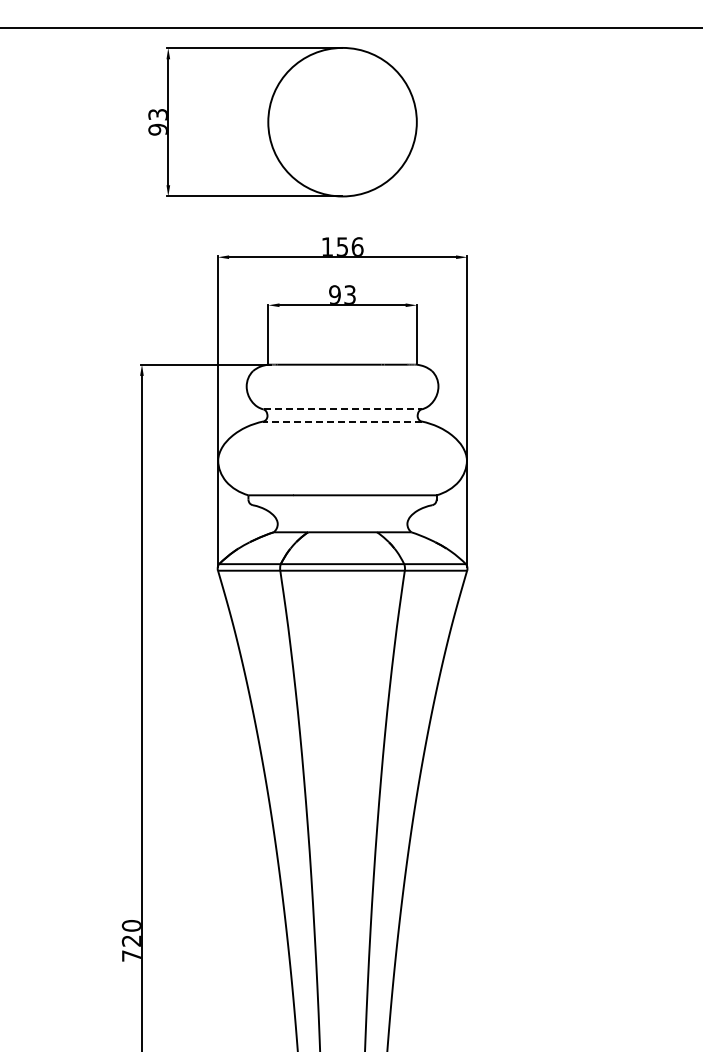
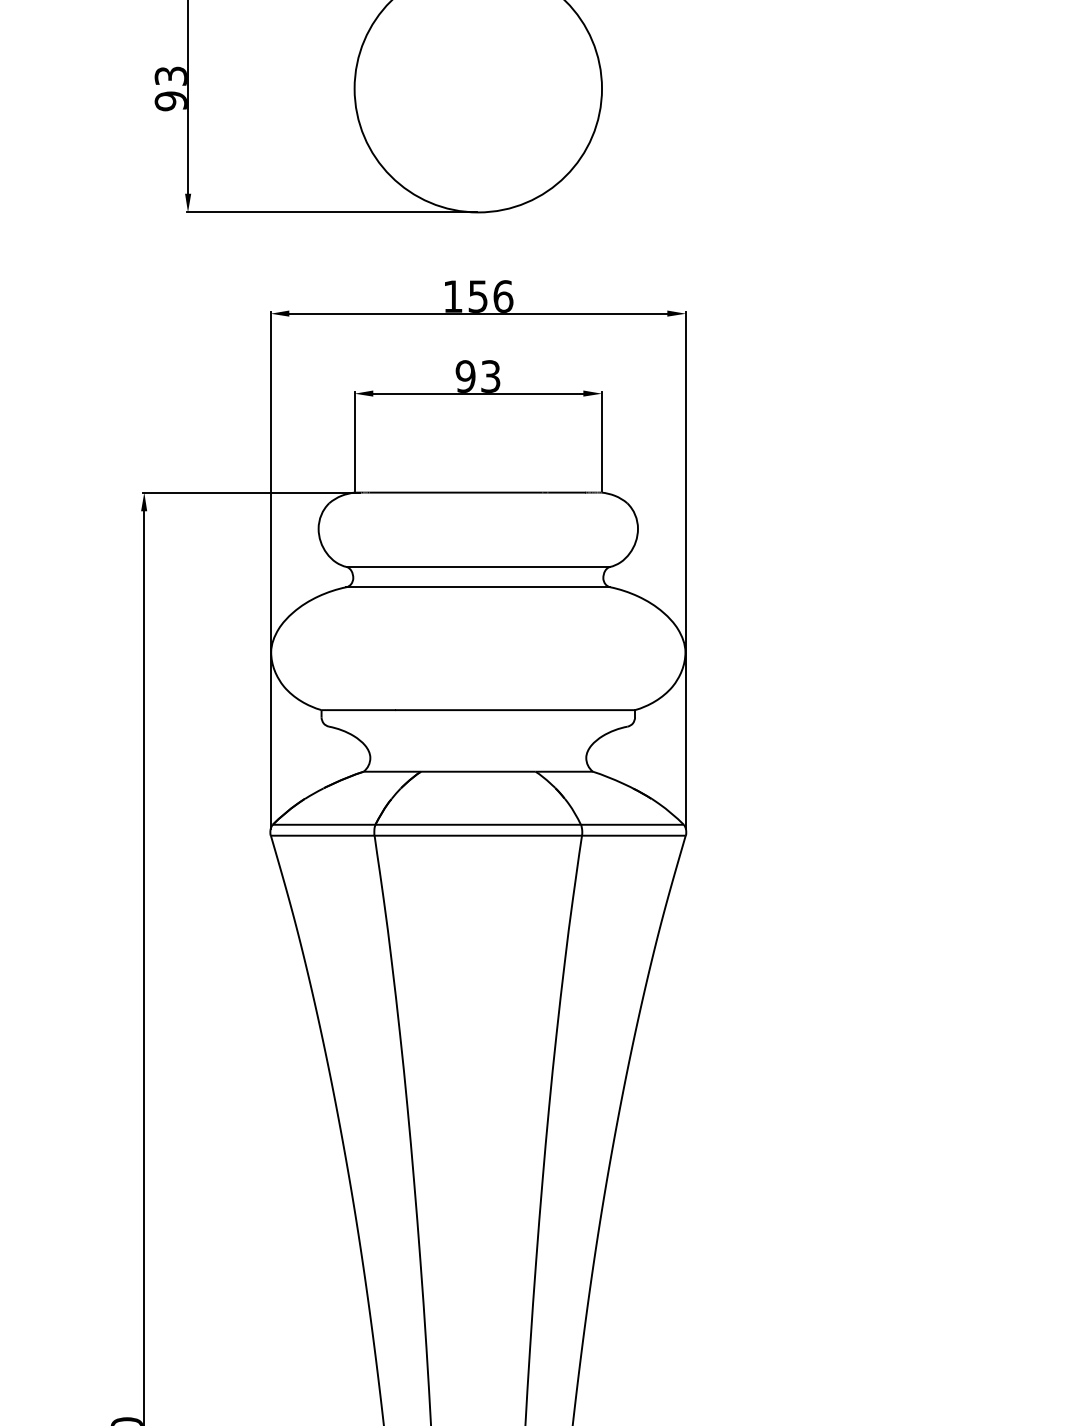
line: (343, 409) -> (479, 567), dashed -> solid
line: (342, 421) -> (478, 587), dashed -> solid

